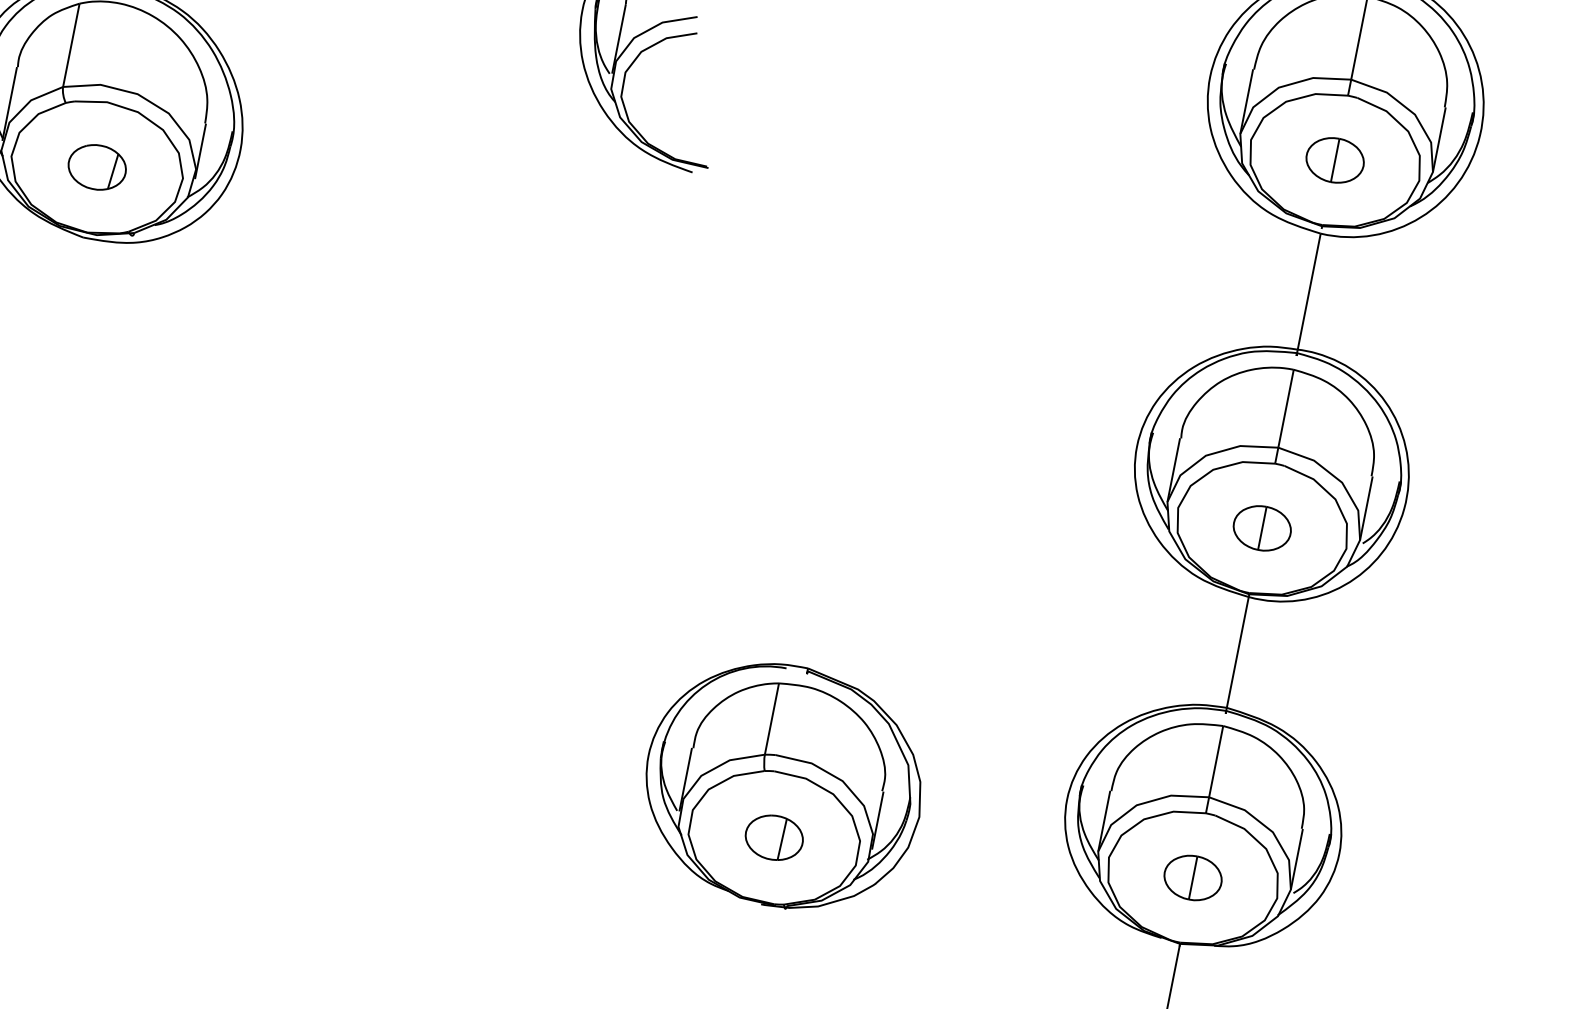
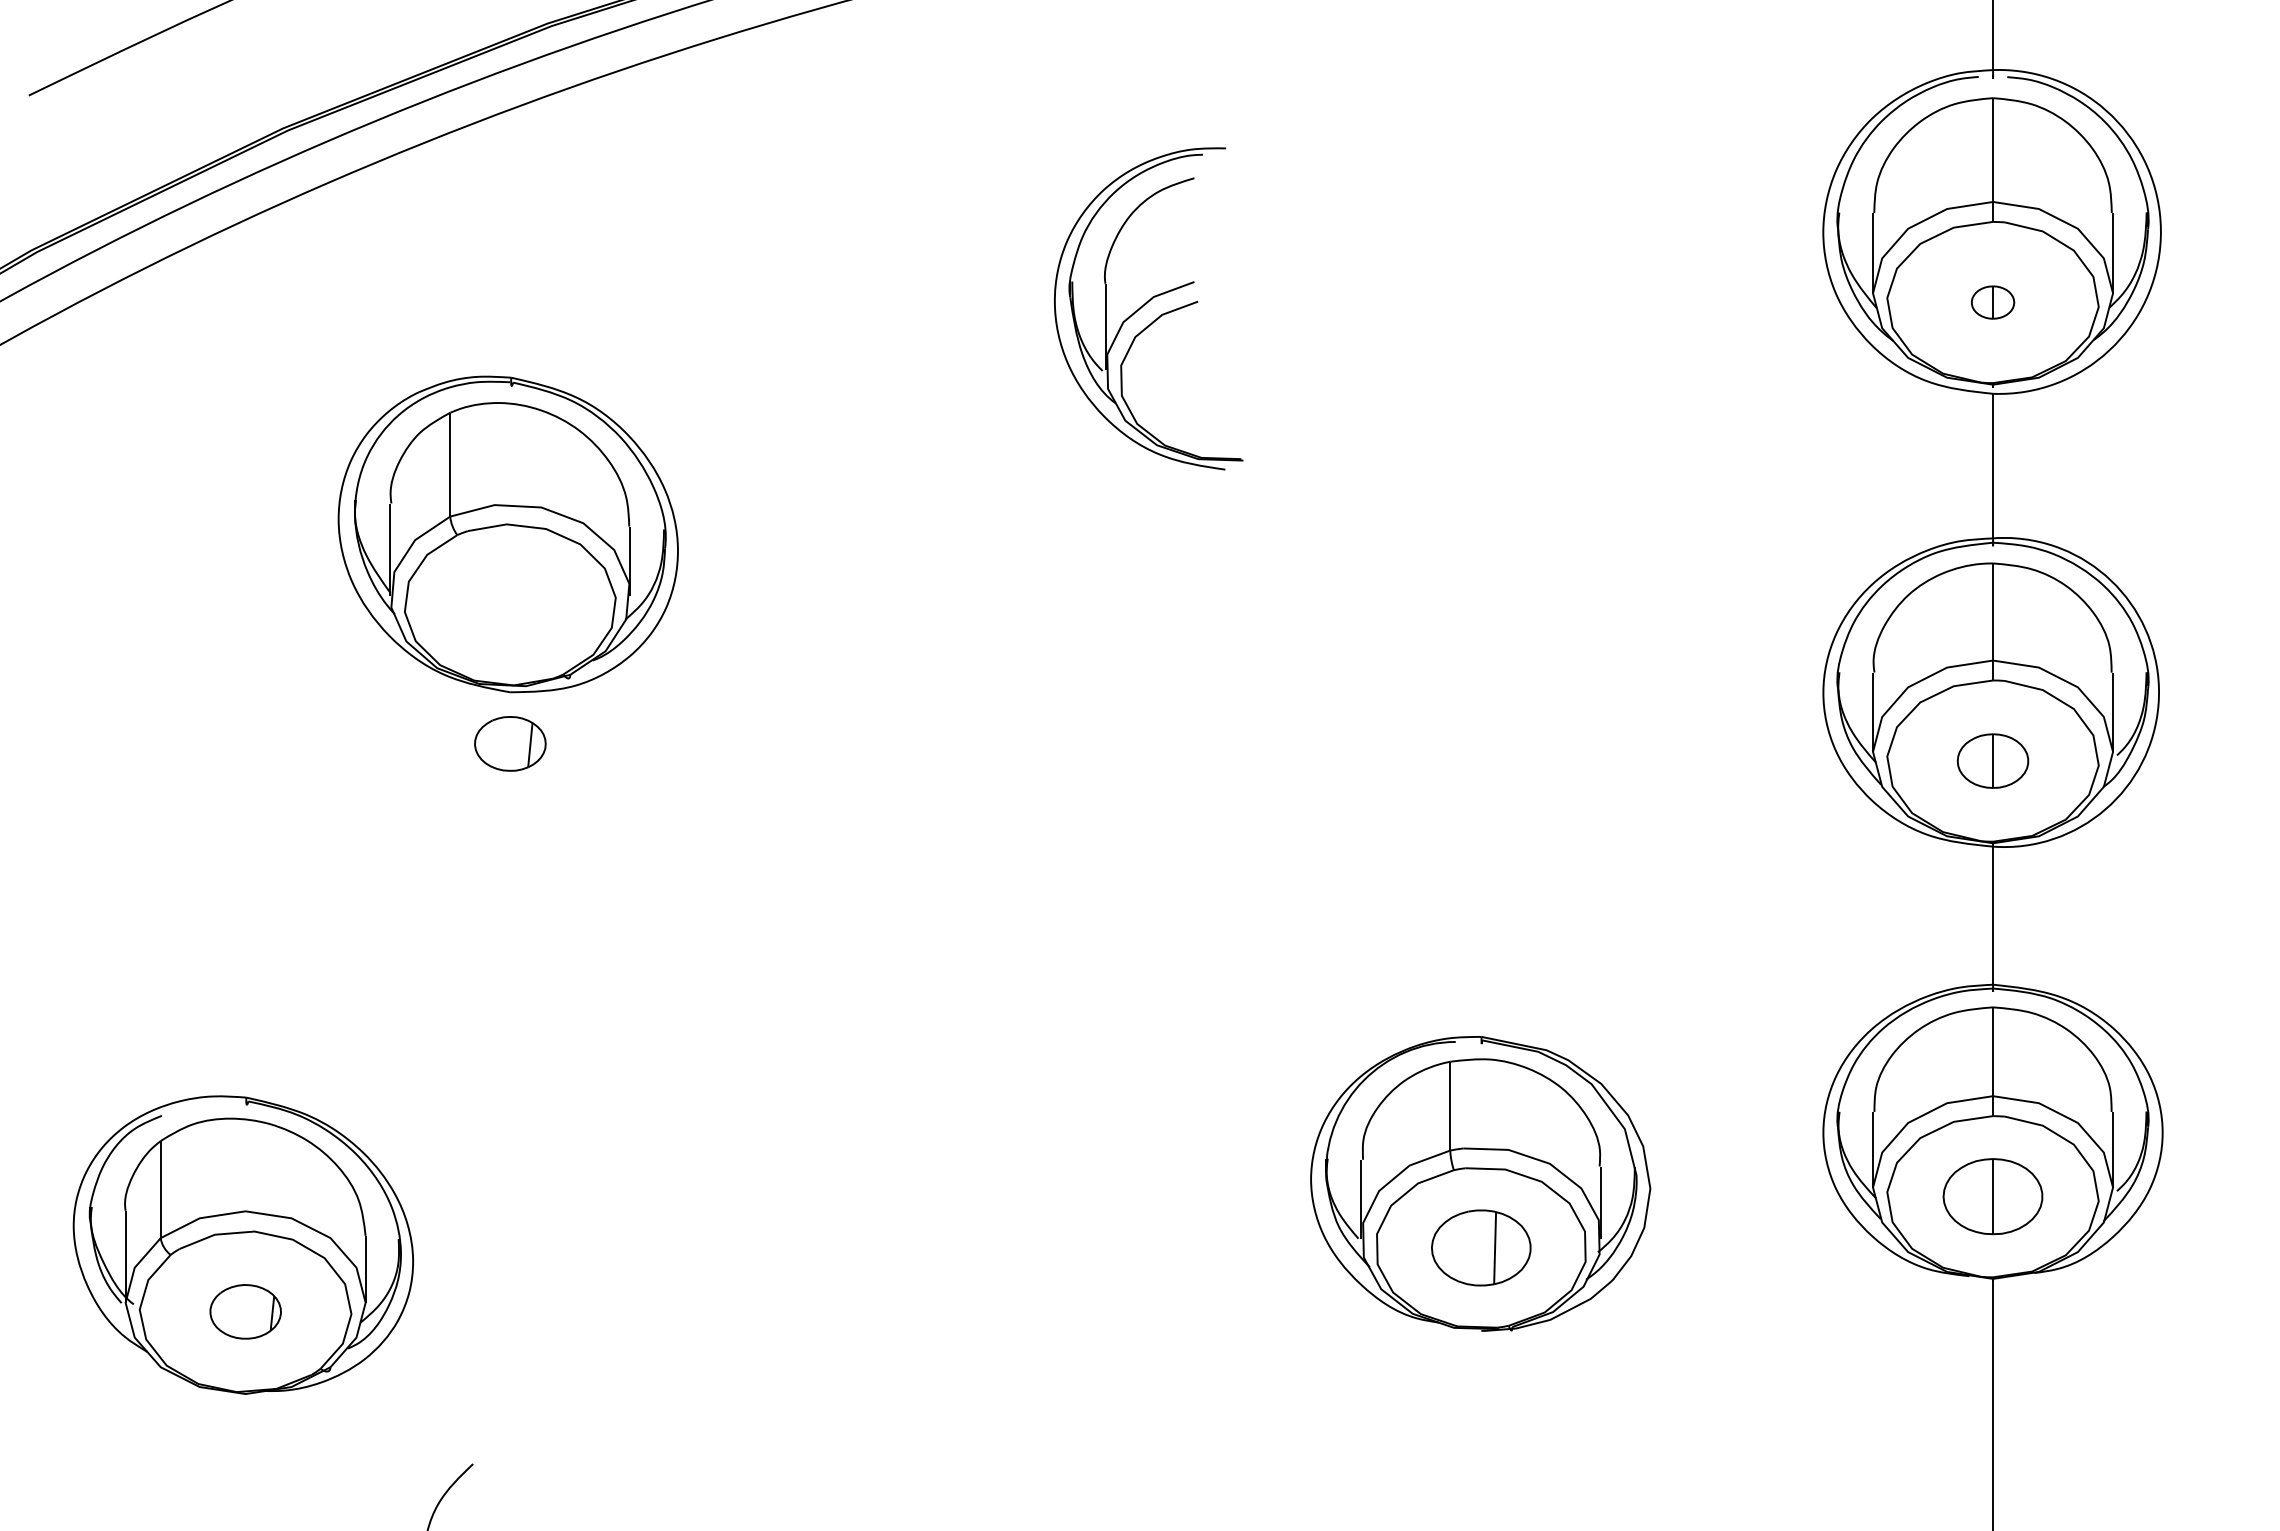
part: (1334, 160) -> (1992, 302), size x0.6
part: (97, 167) -> (510, 743), moved
part: (774, 837) -> (1481, 1247), size x1.4
part: (1192, 877) -> (1992, 1196), size x1.4

